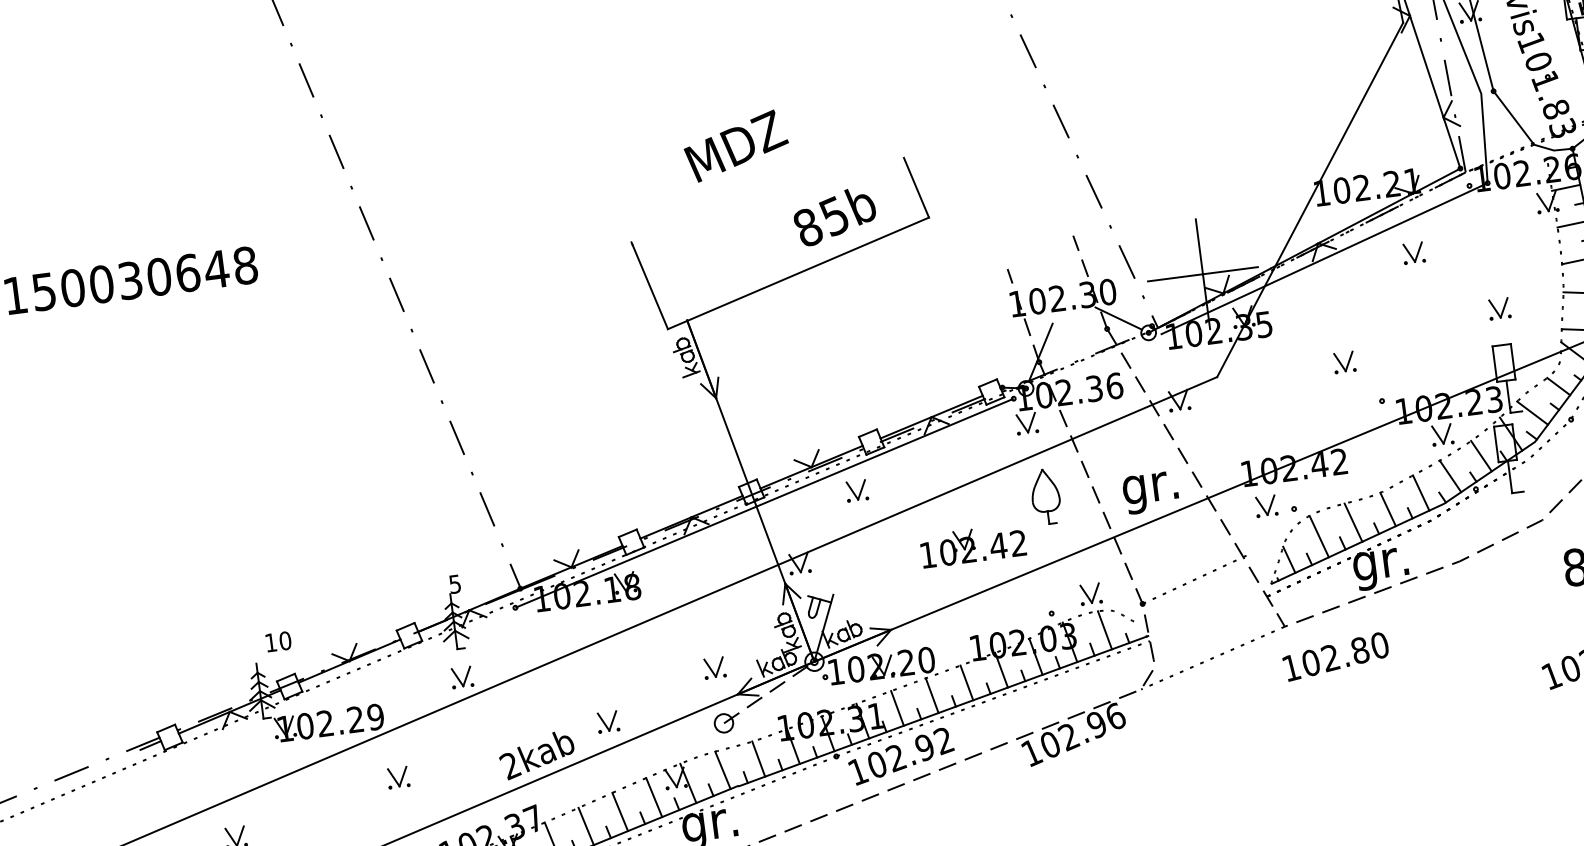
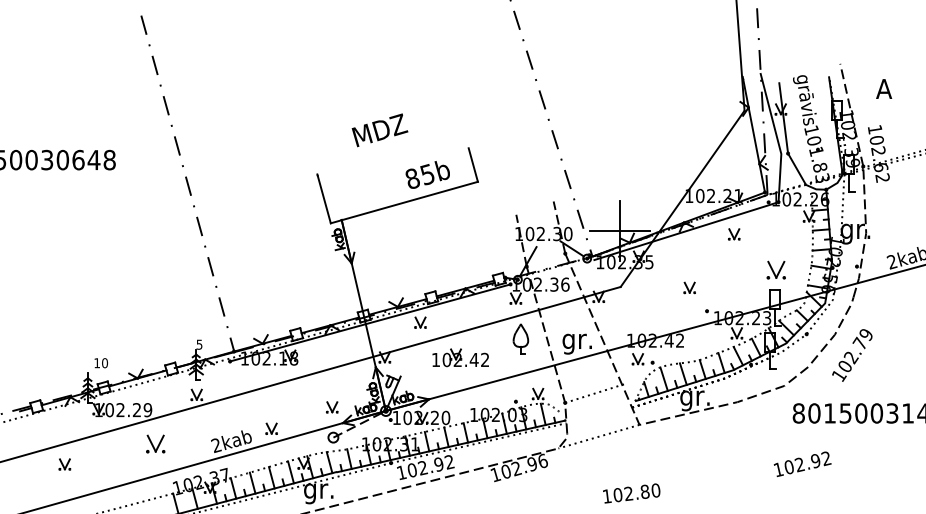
part: (1498, 307) -> (775, 269), size x1.6
part: (972, 544) -> (460, 357), moved
text: (1335, 656) -> (631, 493), moved
part: (397, 776) -> (155, 443), size x1.6

